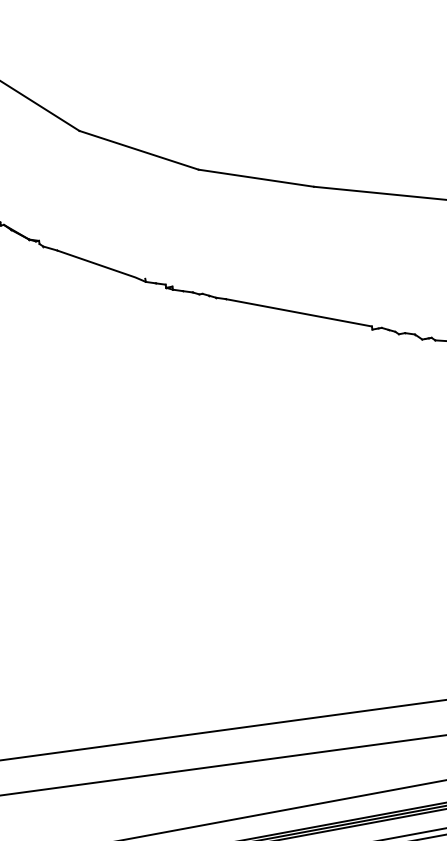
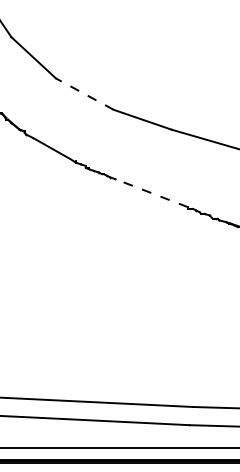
line: (138, 151) -> (84, 94), solid -> dashed
line: (298, 313) -> (151, 193), solid -> dashed

